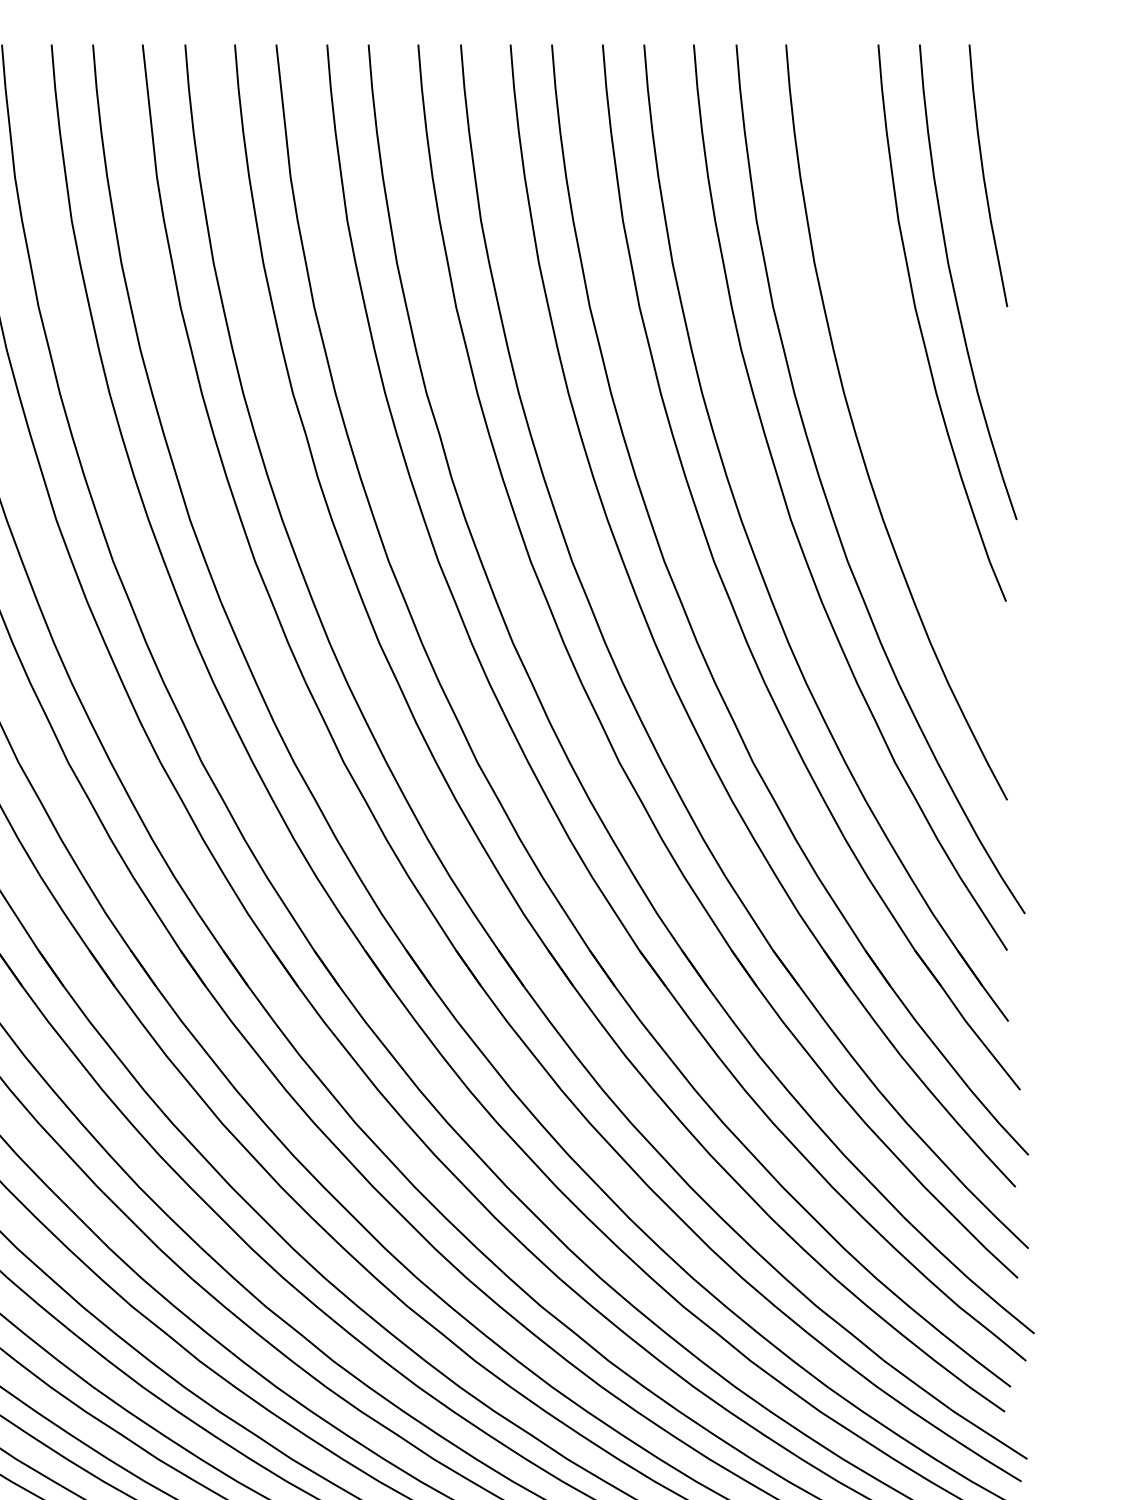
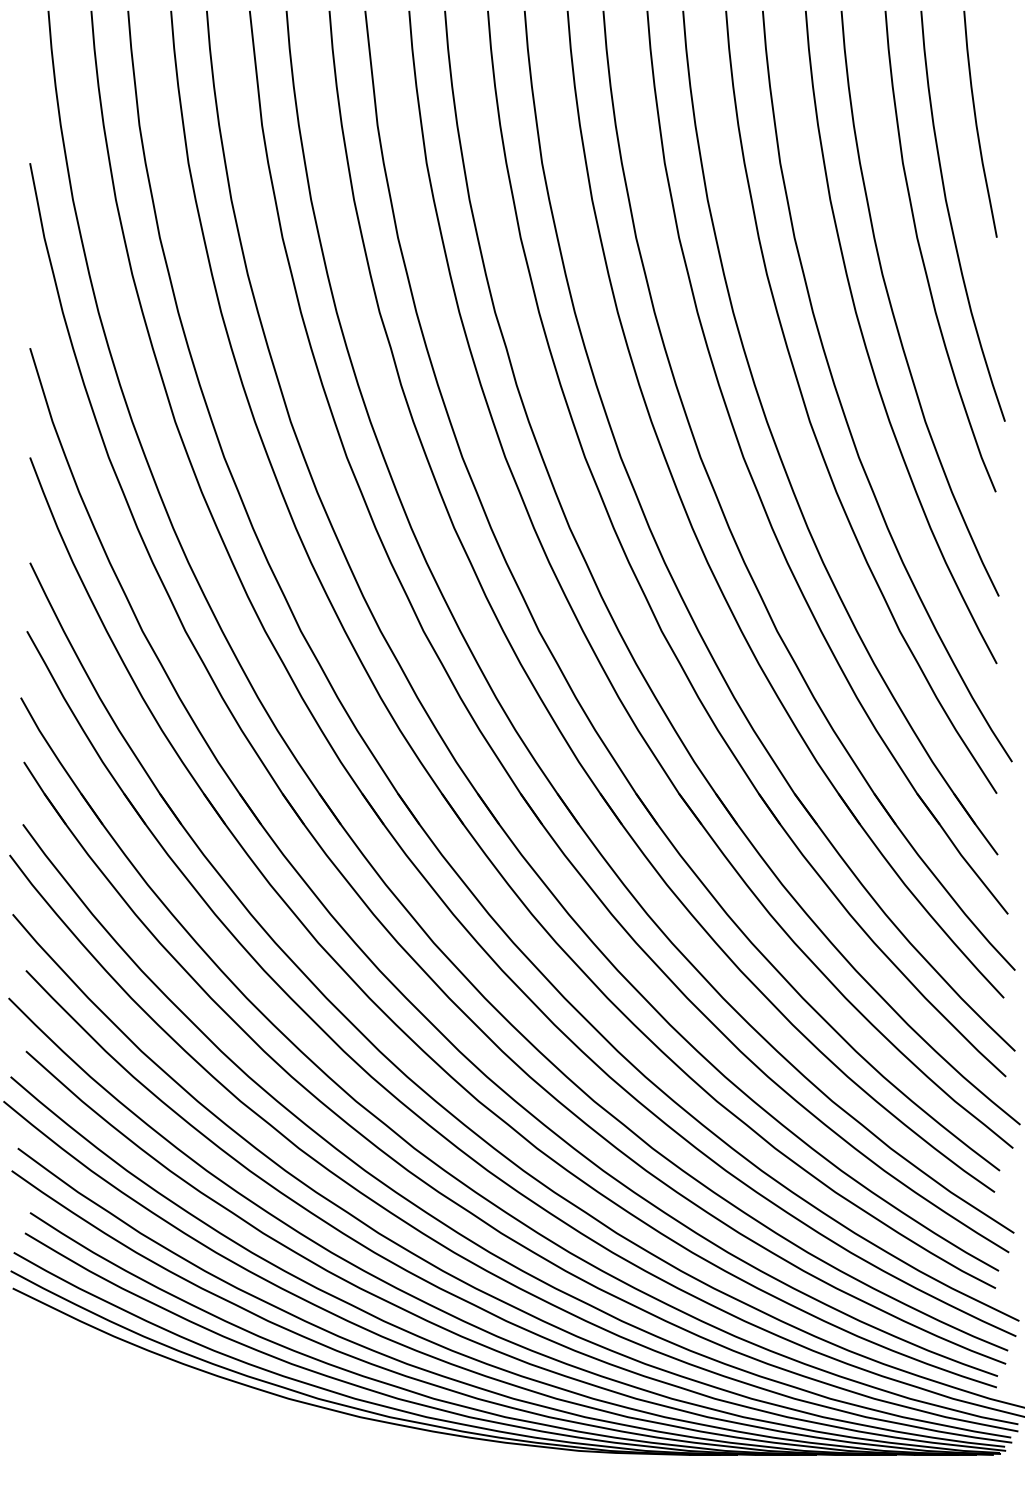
curve: (887, 391) -> (893, 310), added

